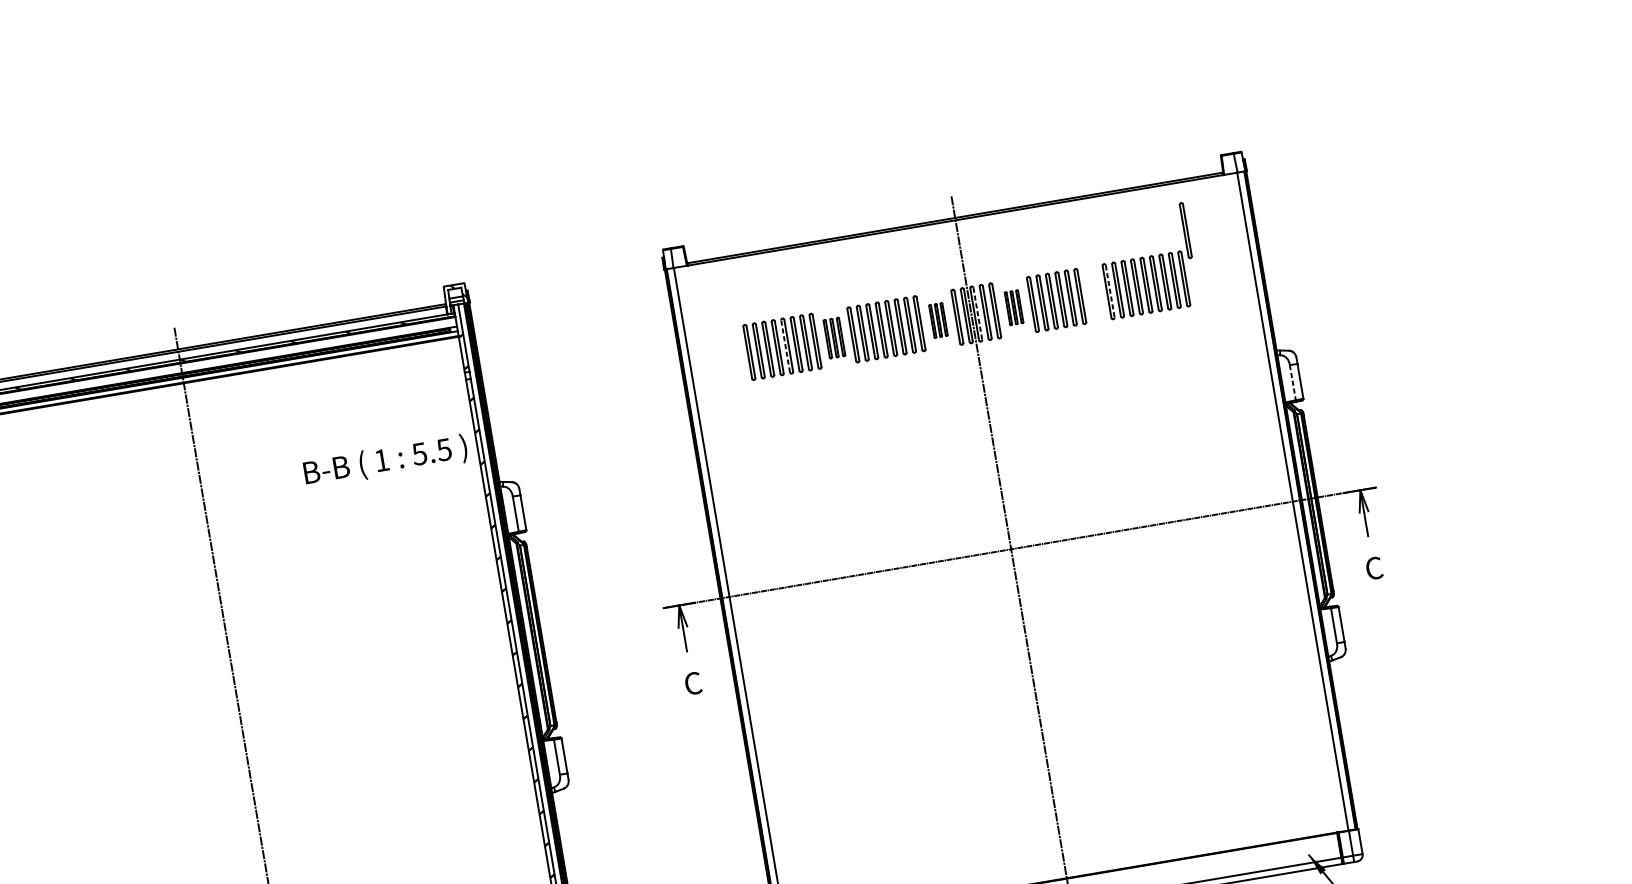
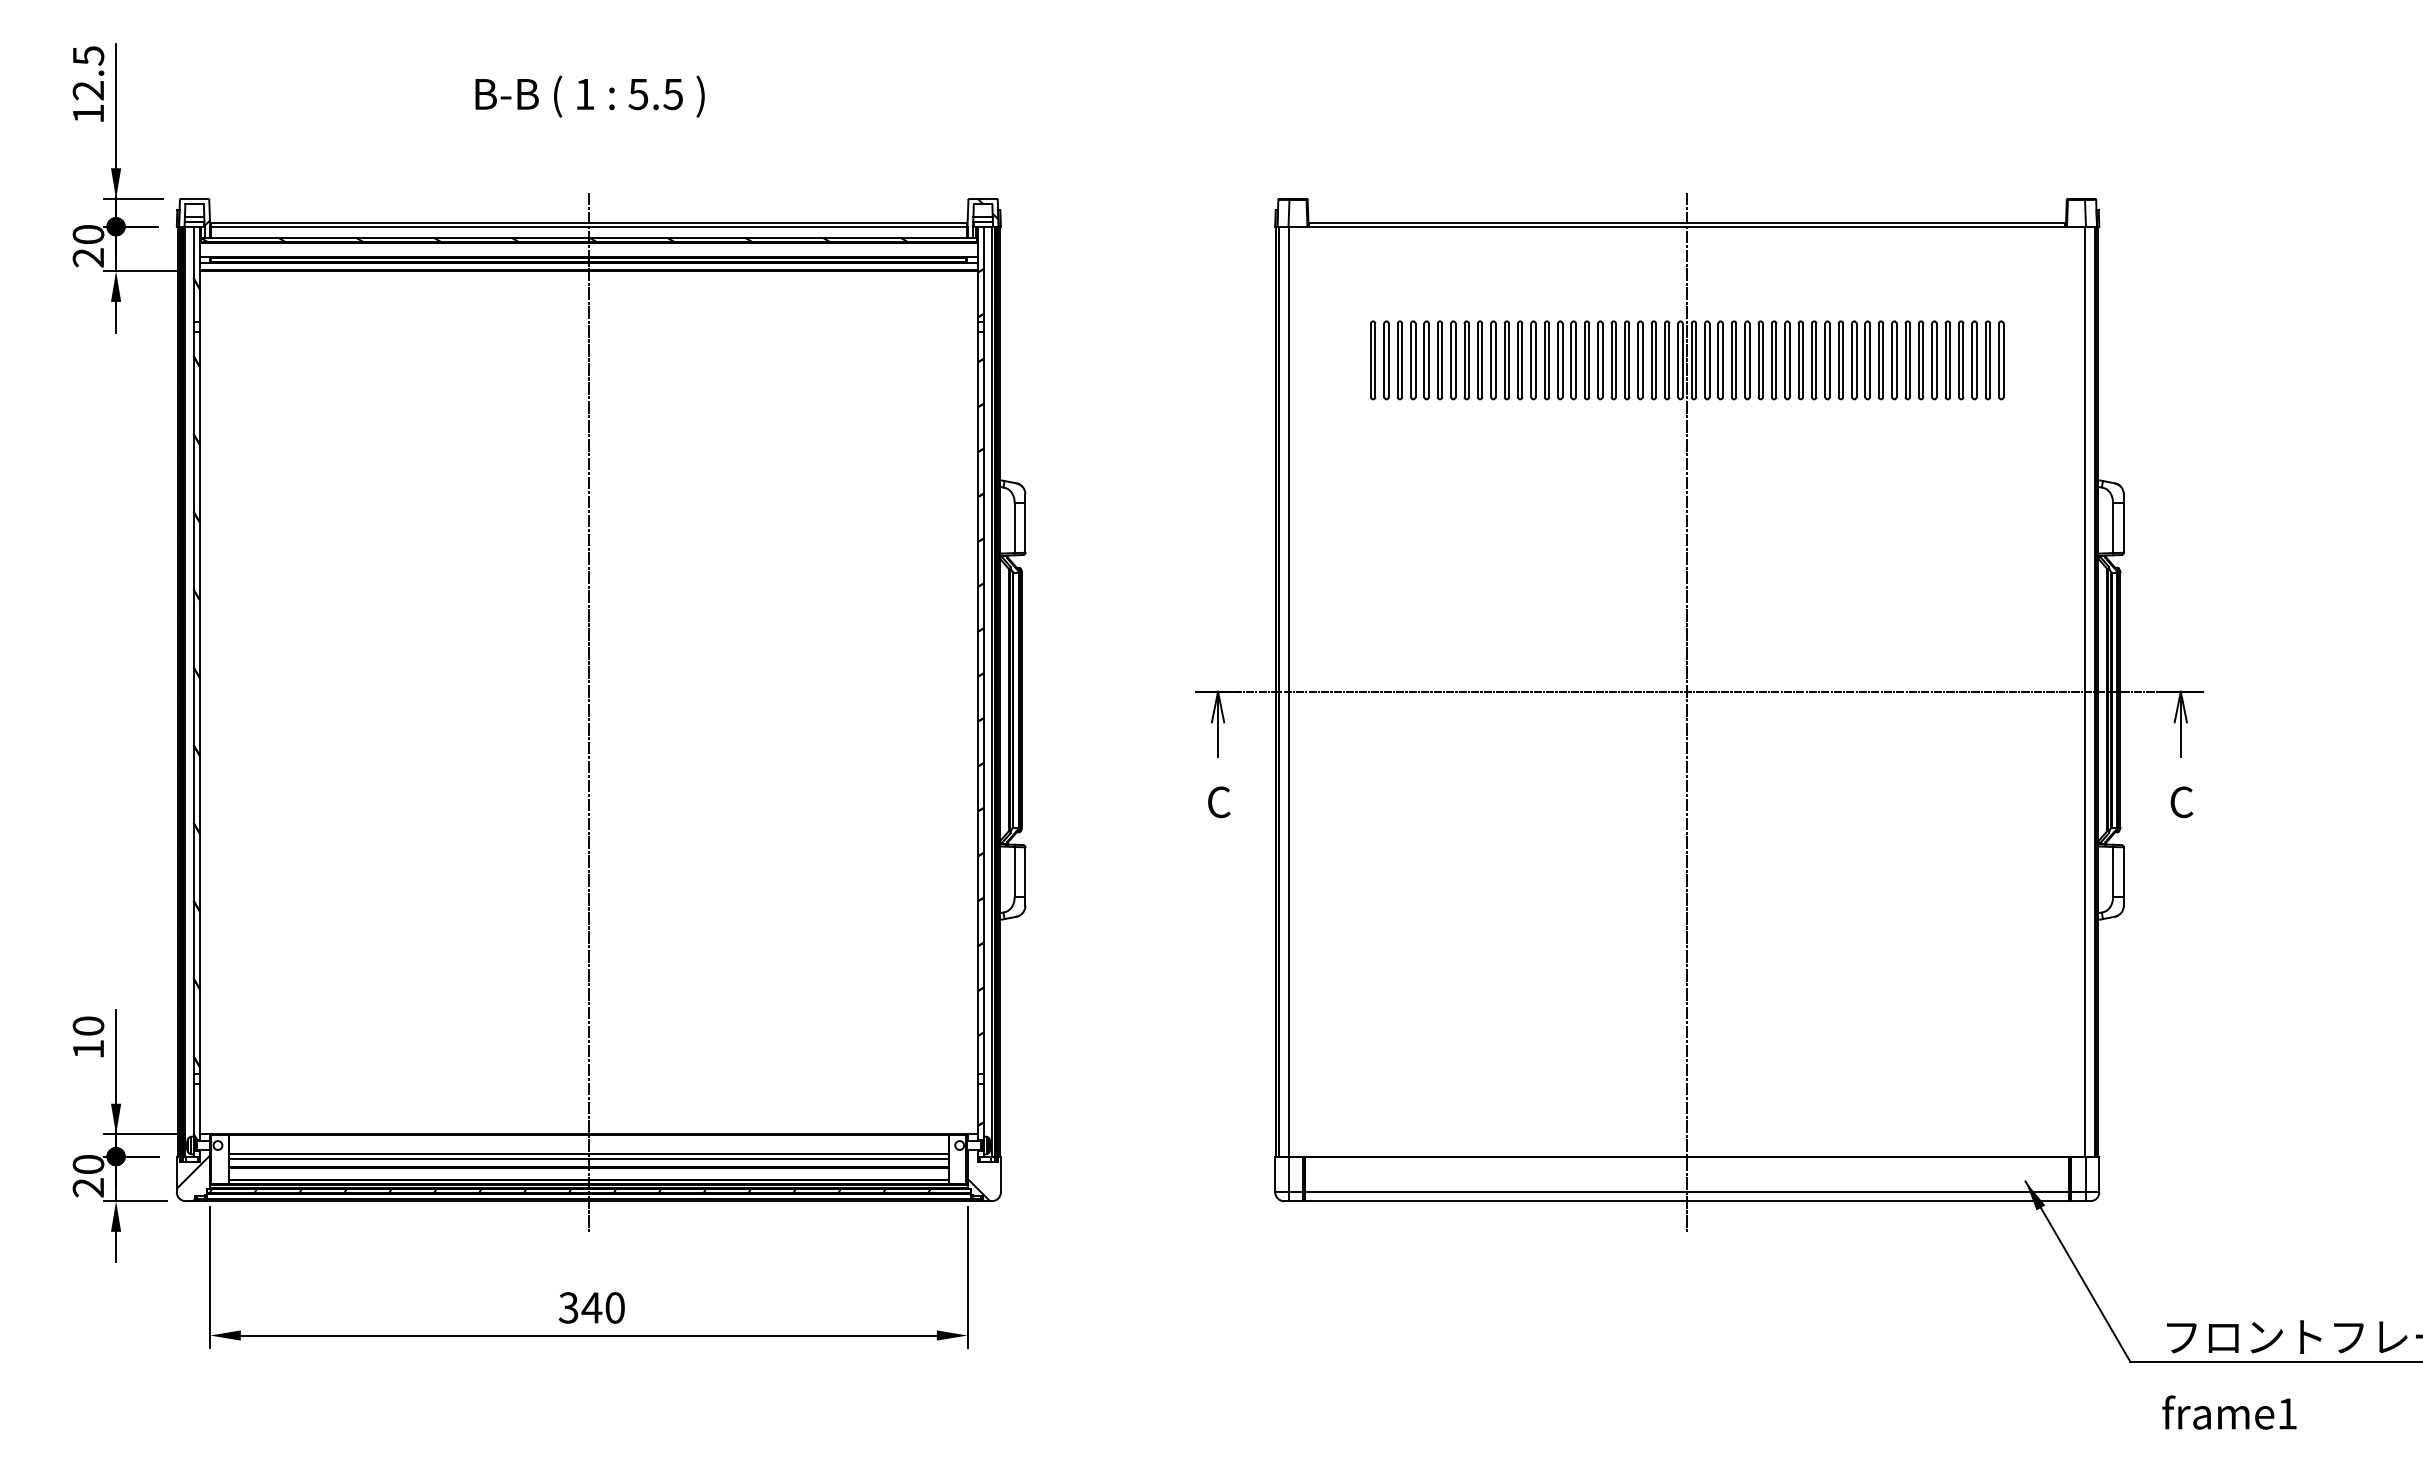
part: (1185, 230) -> (2001, 360), moved
line: (1110, 291) -> (1883, 360), dashed -> solid
part: (1094, 294) -> (1860, 360), added
part: (1014, 307) -> (1747, 360), size x1.67
line: (978, 313) -> (1696, 360), dashed -> solid
part: (938, 320) -> (1640, 360), size x1.67
part: (834, 338) -> (1493, 360), size x1.43
line: (785, 346) -> (1424, 360), dashed -> solid
line: (1293, 382) -> (2113, 528), dashed -> solid
text: (385, 461) -> (589, 96), moved

